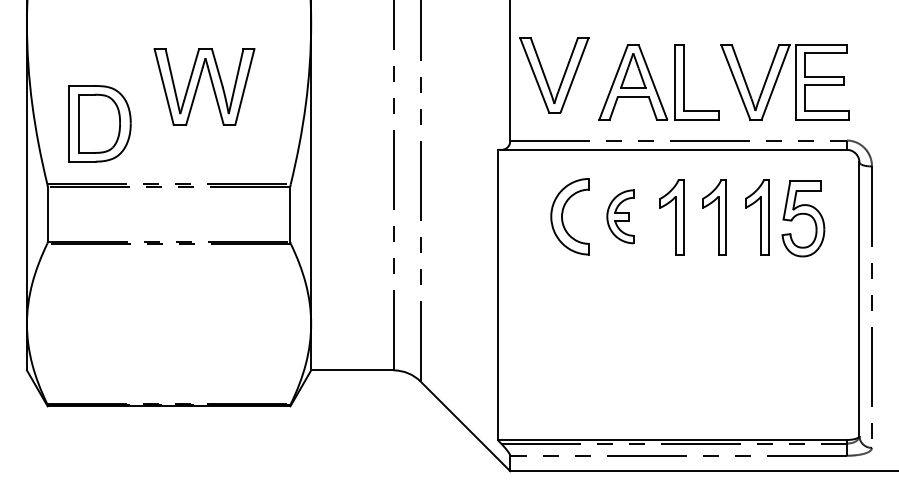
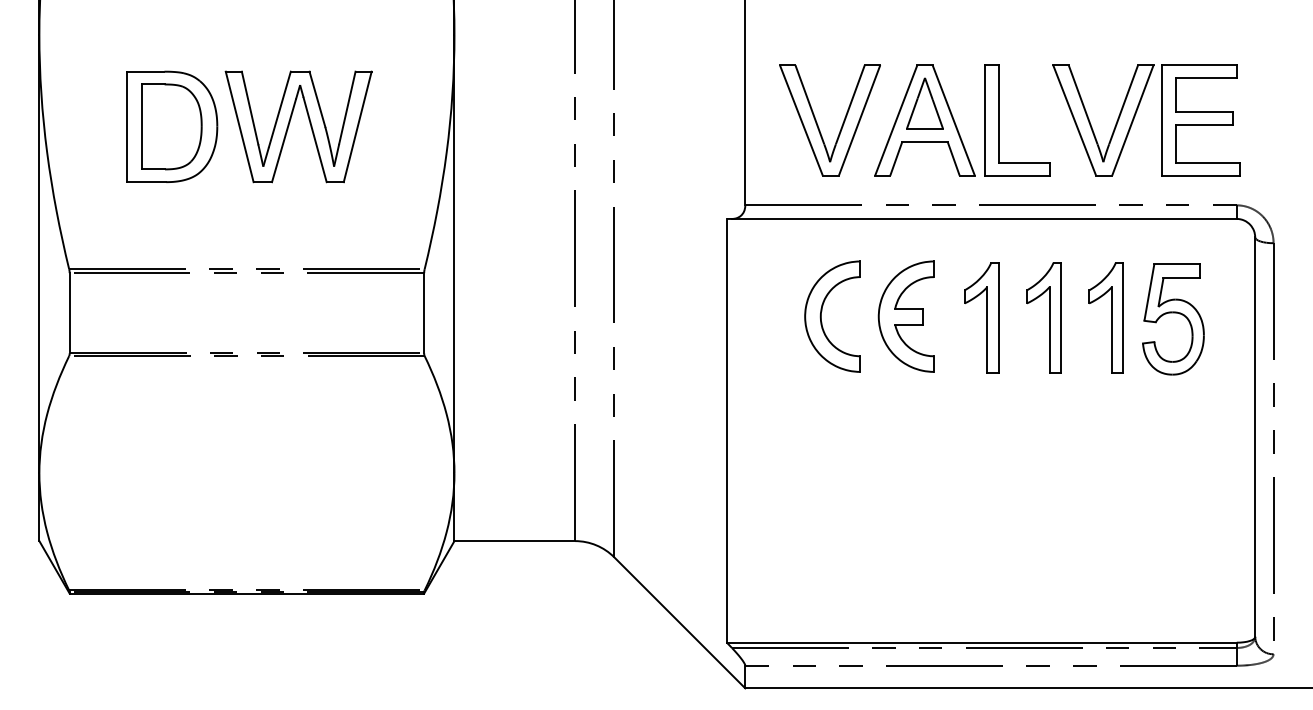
part: (561, 79) -> (840, 126), moved
part: (99, 123) -> (171, 126), moved
part: (620, 216) -> (906, 316), size x1.43

